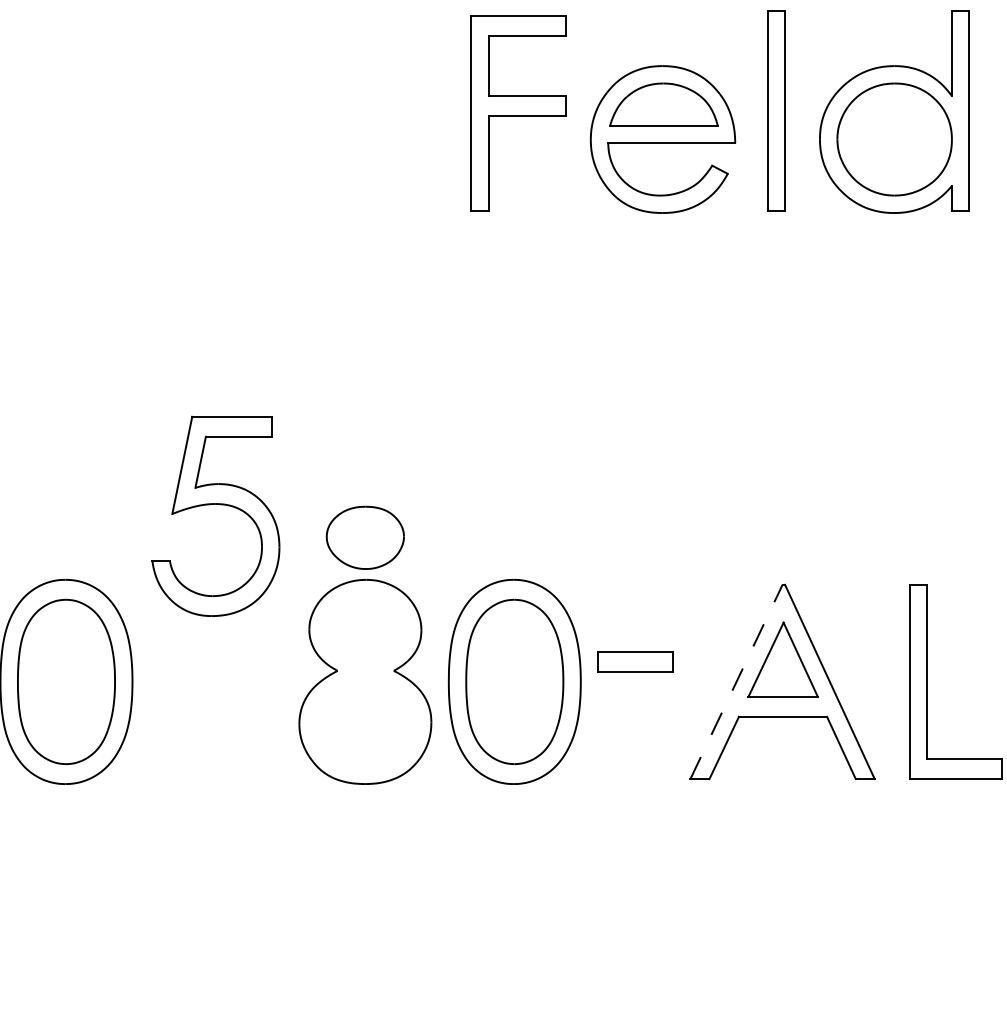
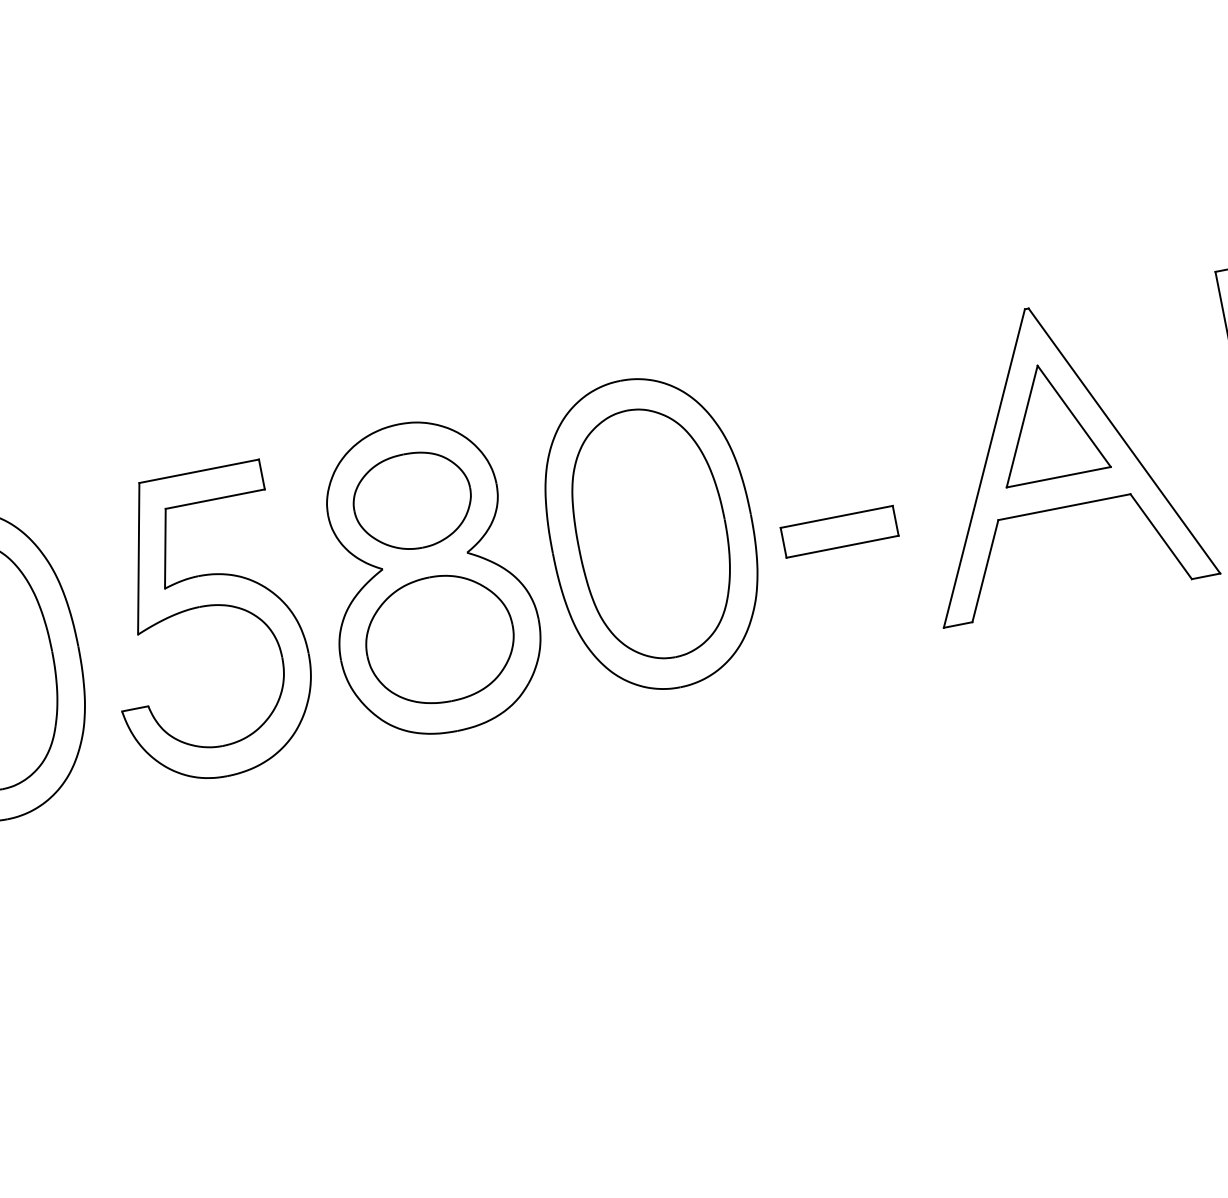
part: (215, 504) -> (200, 607), moved
part: (364, 537) -> (411, 500), moved
part: (635, 661) -> (839, 530), moved
line: (736, 681) -> (984, 467), dashed -> solid
part: (365, 722) -> (439, 638), added

